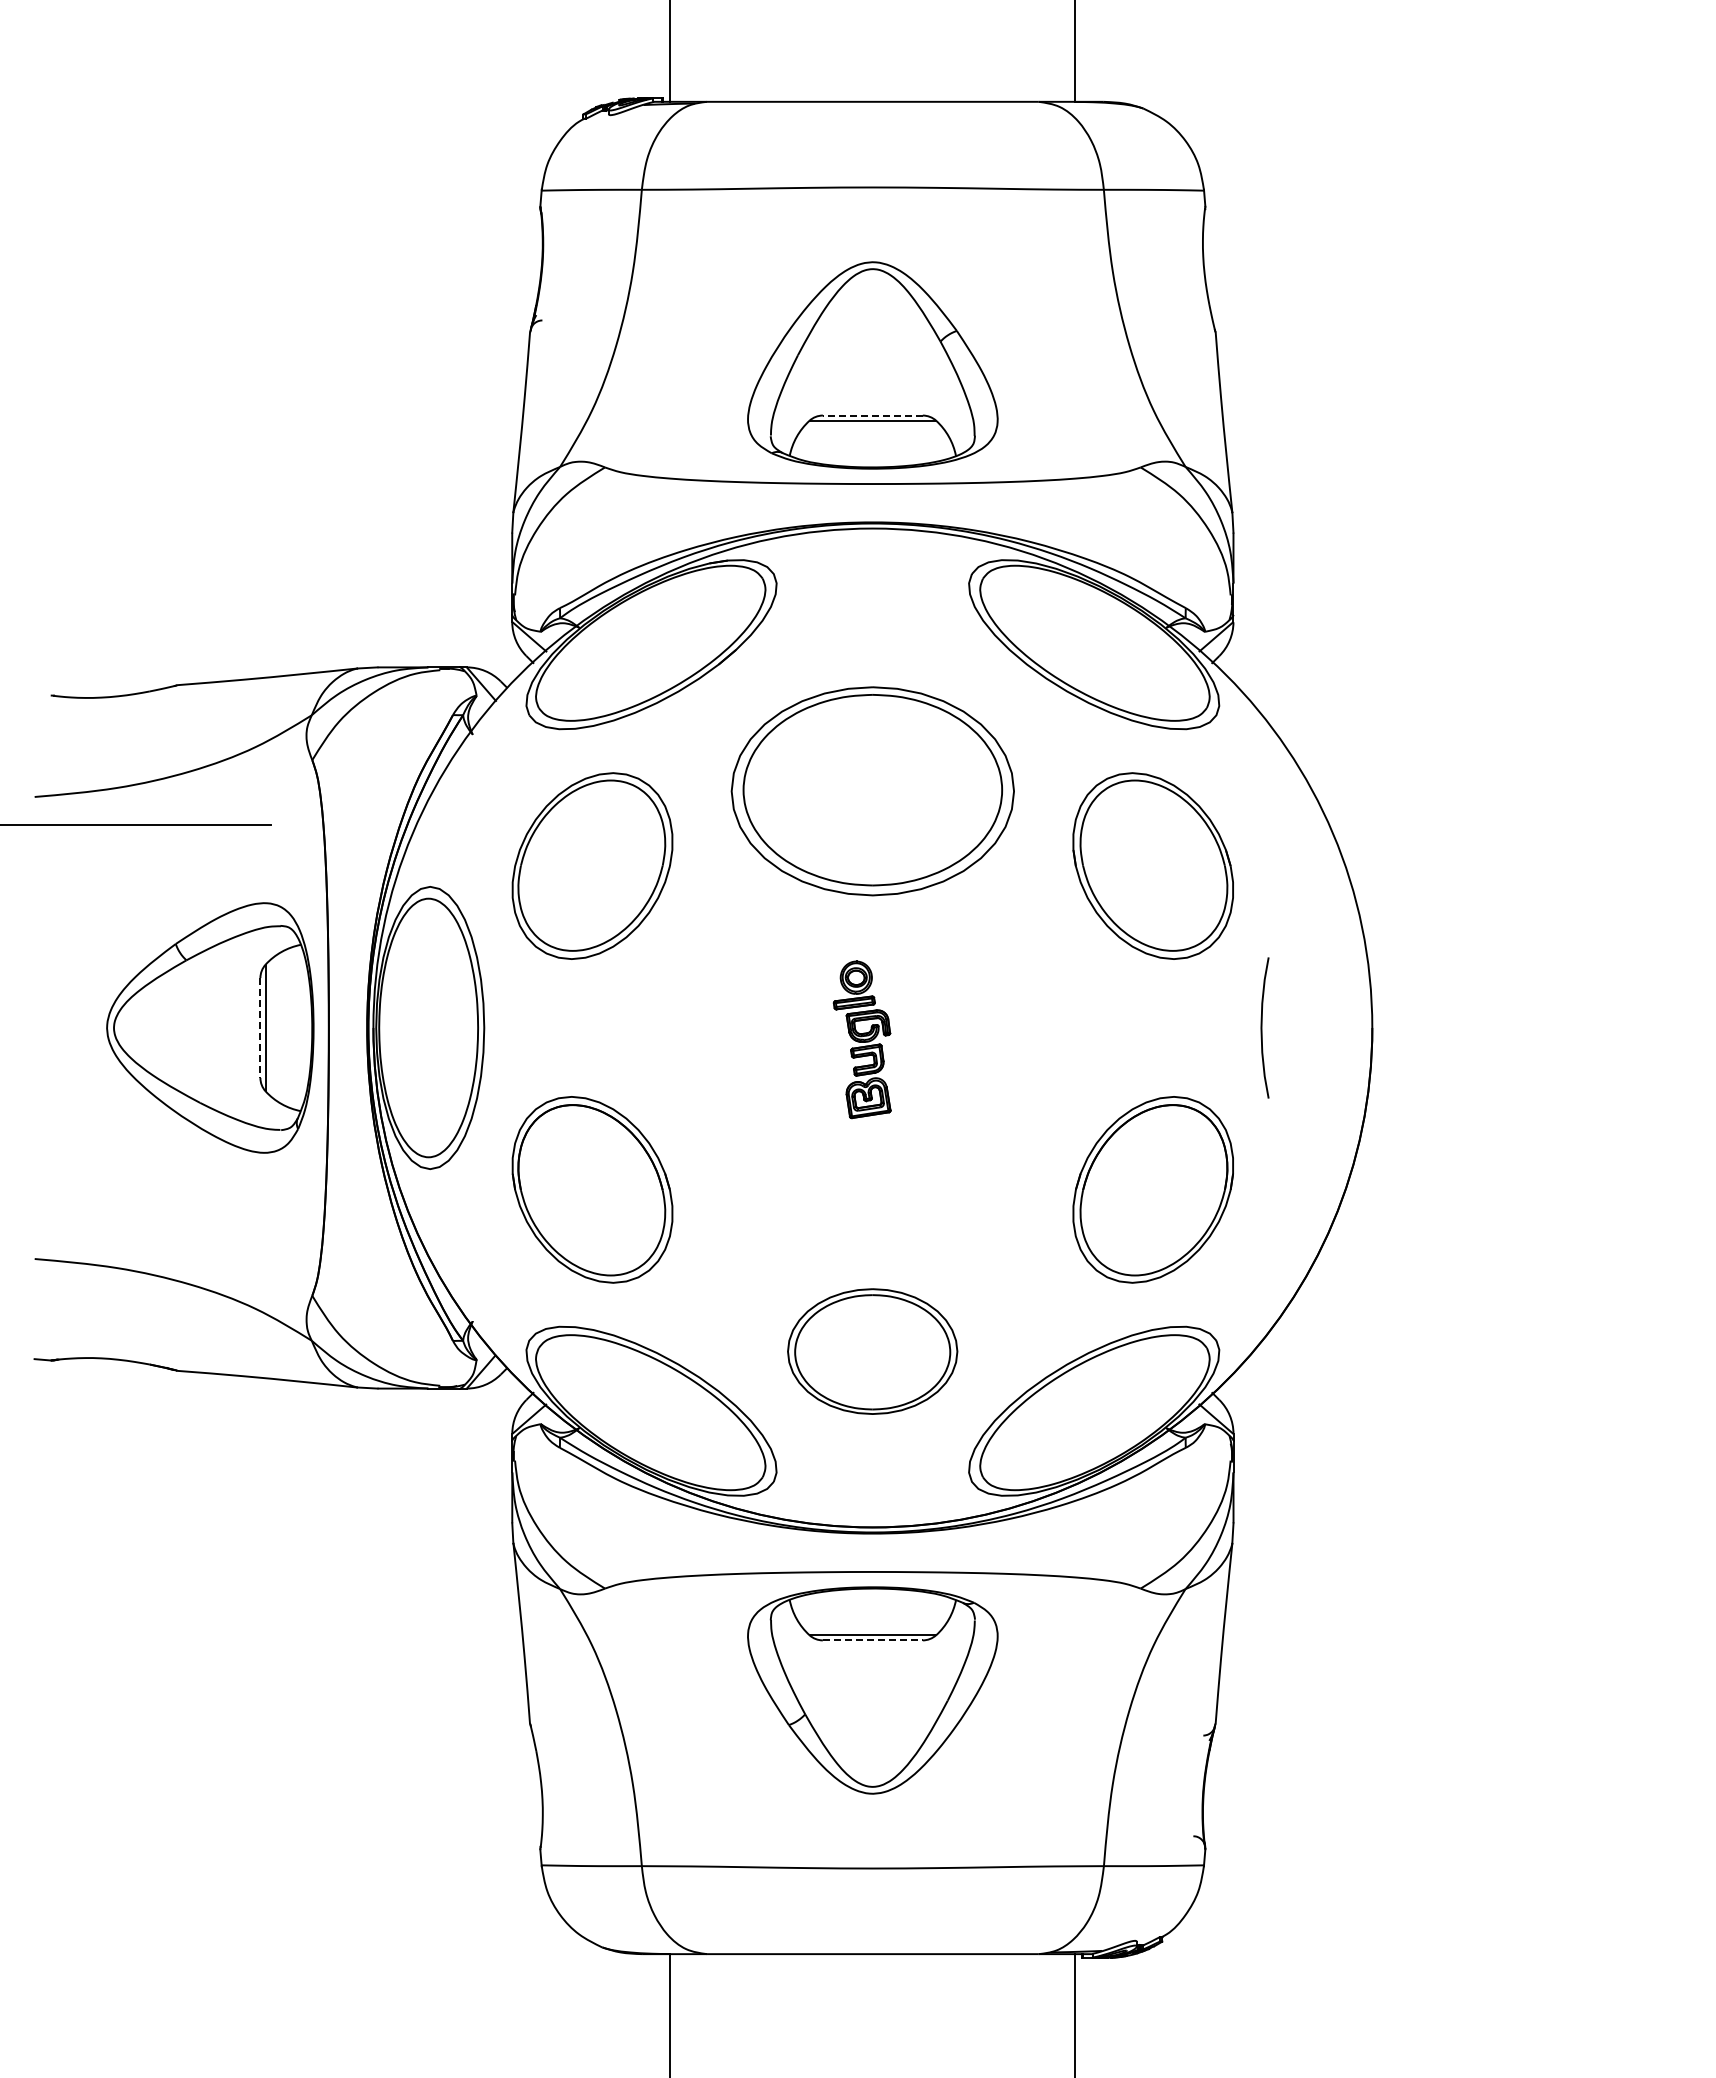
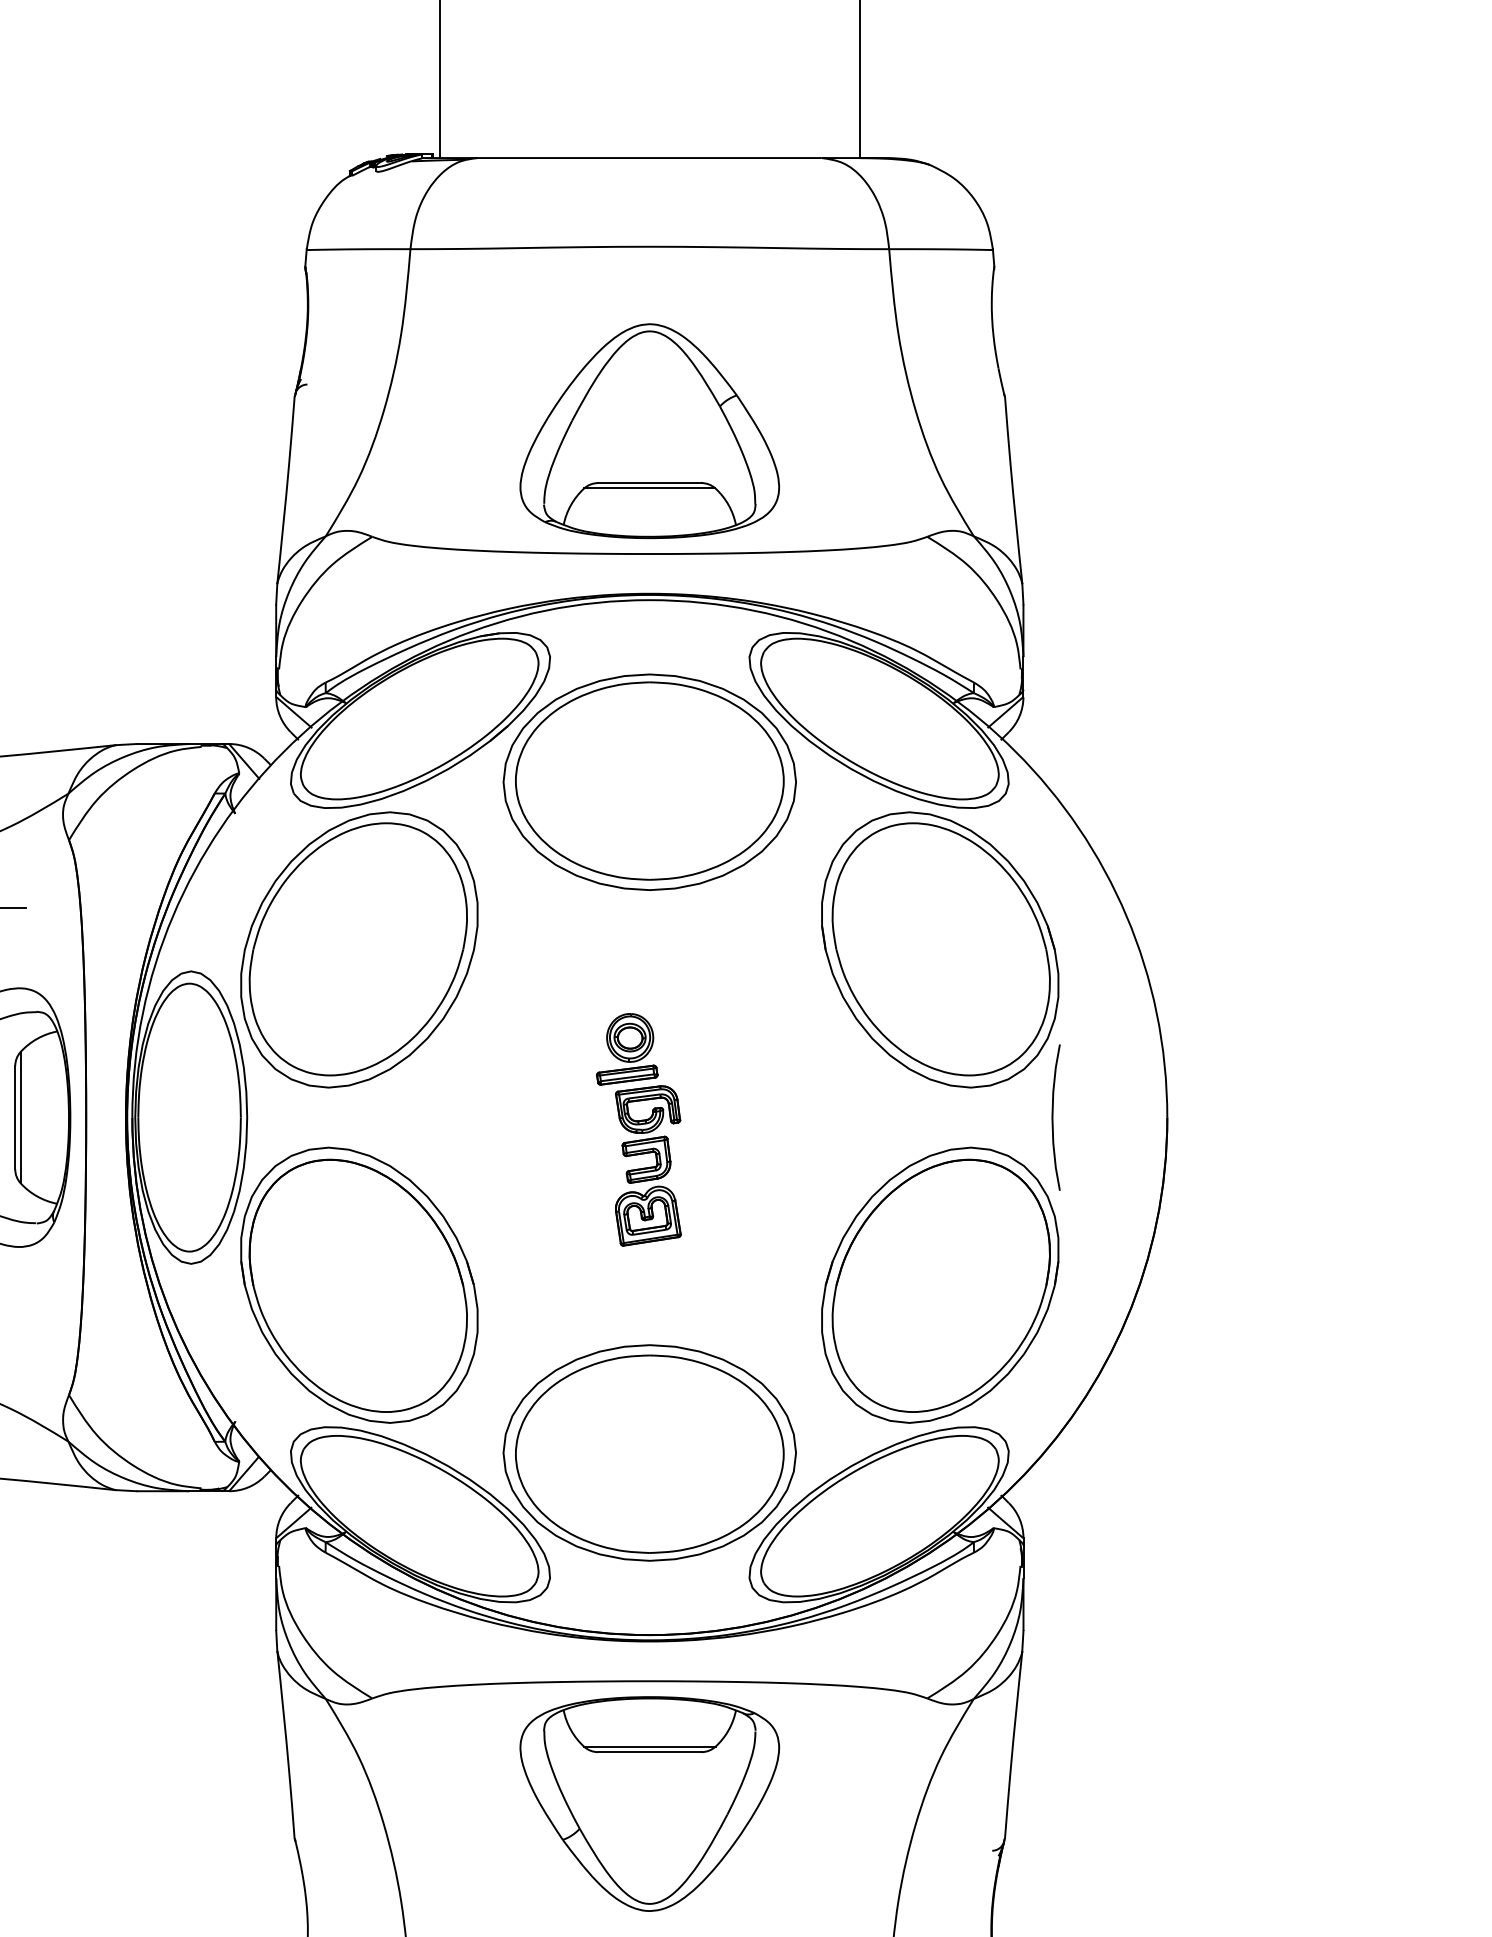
line: (872, 415) -> (649, 483), dashed -> solid
part: (872, 791) -> (649, 782), moved
part: (592, 865) -> (359, 949), size x1.43
part: (1153, 865) -> (940, 949), size x1.43
line: (260, 1028) -> (15, 1118), dashed -> solid
part: (861, 1039) -> (638, 1129), size x1.43
part: (592, 1189) -> (359, 1284), size x1.43
part: (1153, 1189) -> (940, 1284), size x1.43
part: (872, 1351) -> (649, 1452), size x1.67
line: (872, 1640) -> (649, 1752), dashed -> solid

